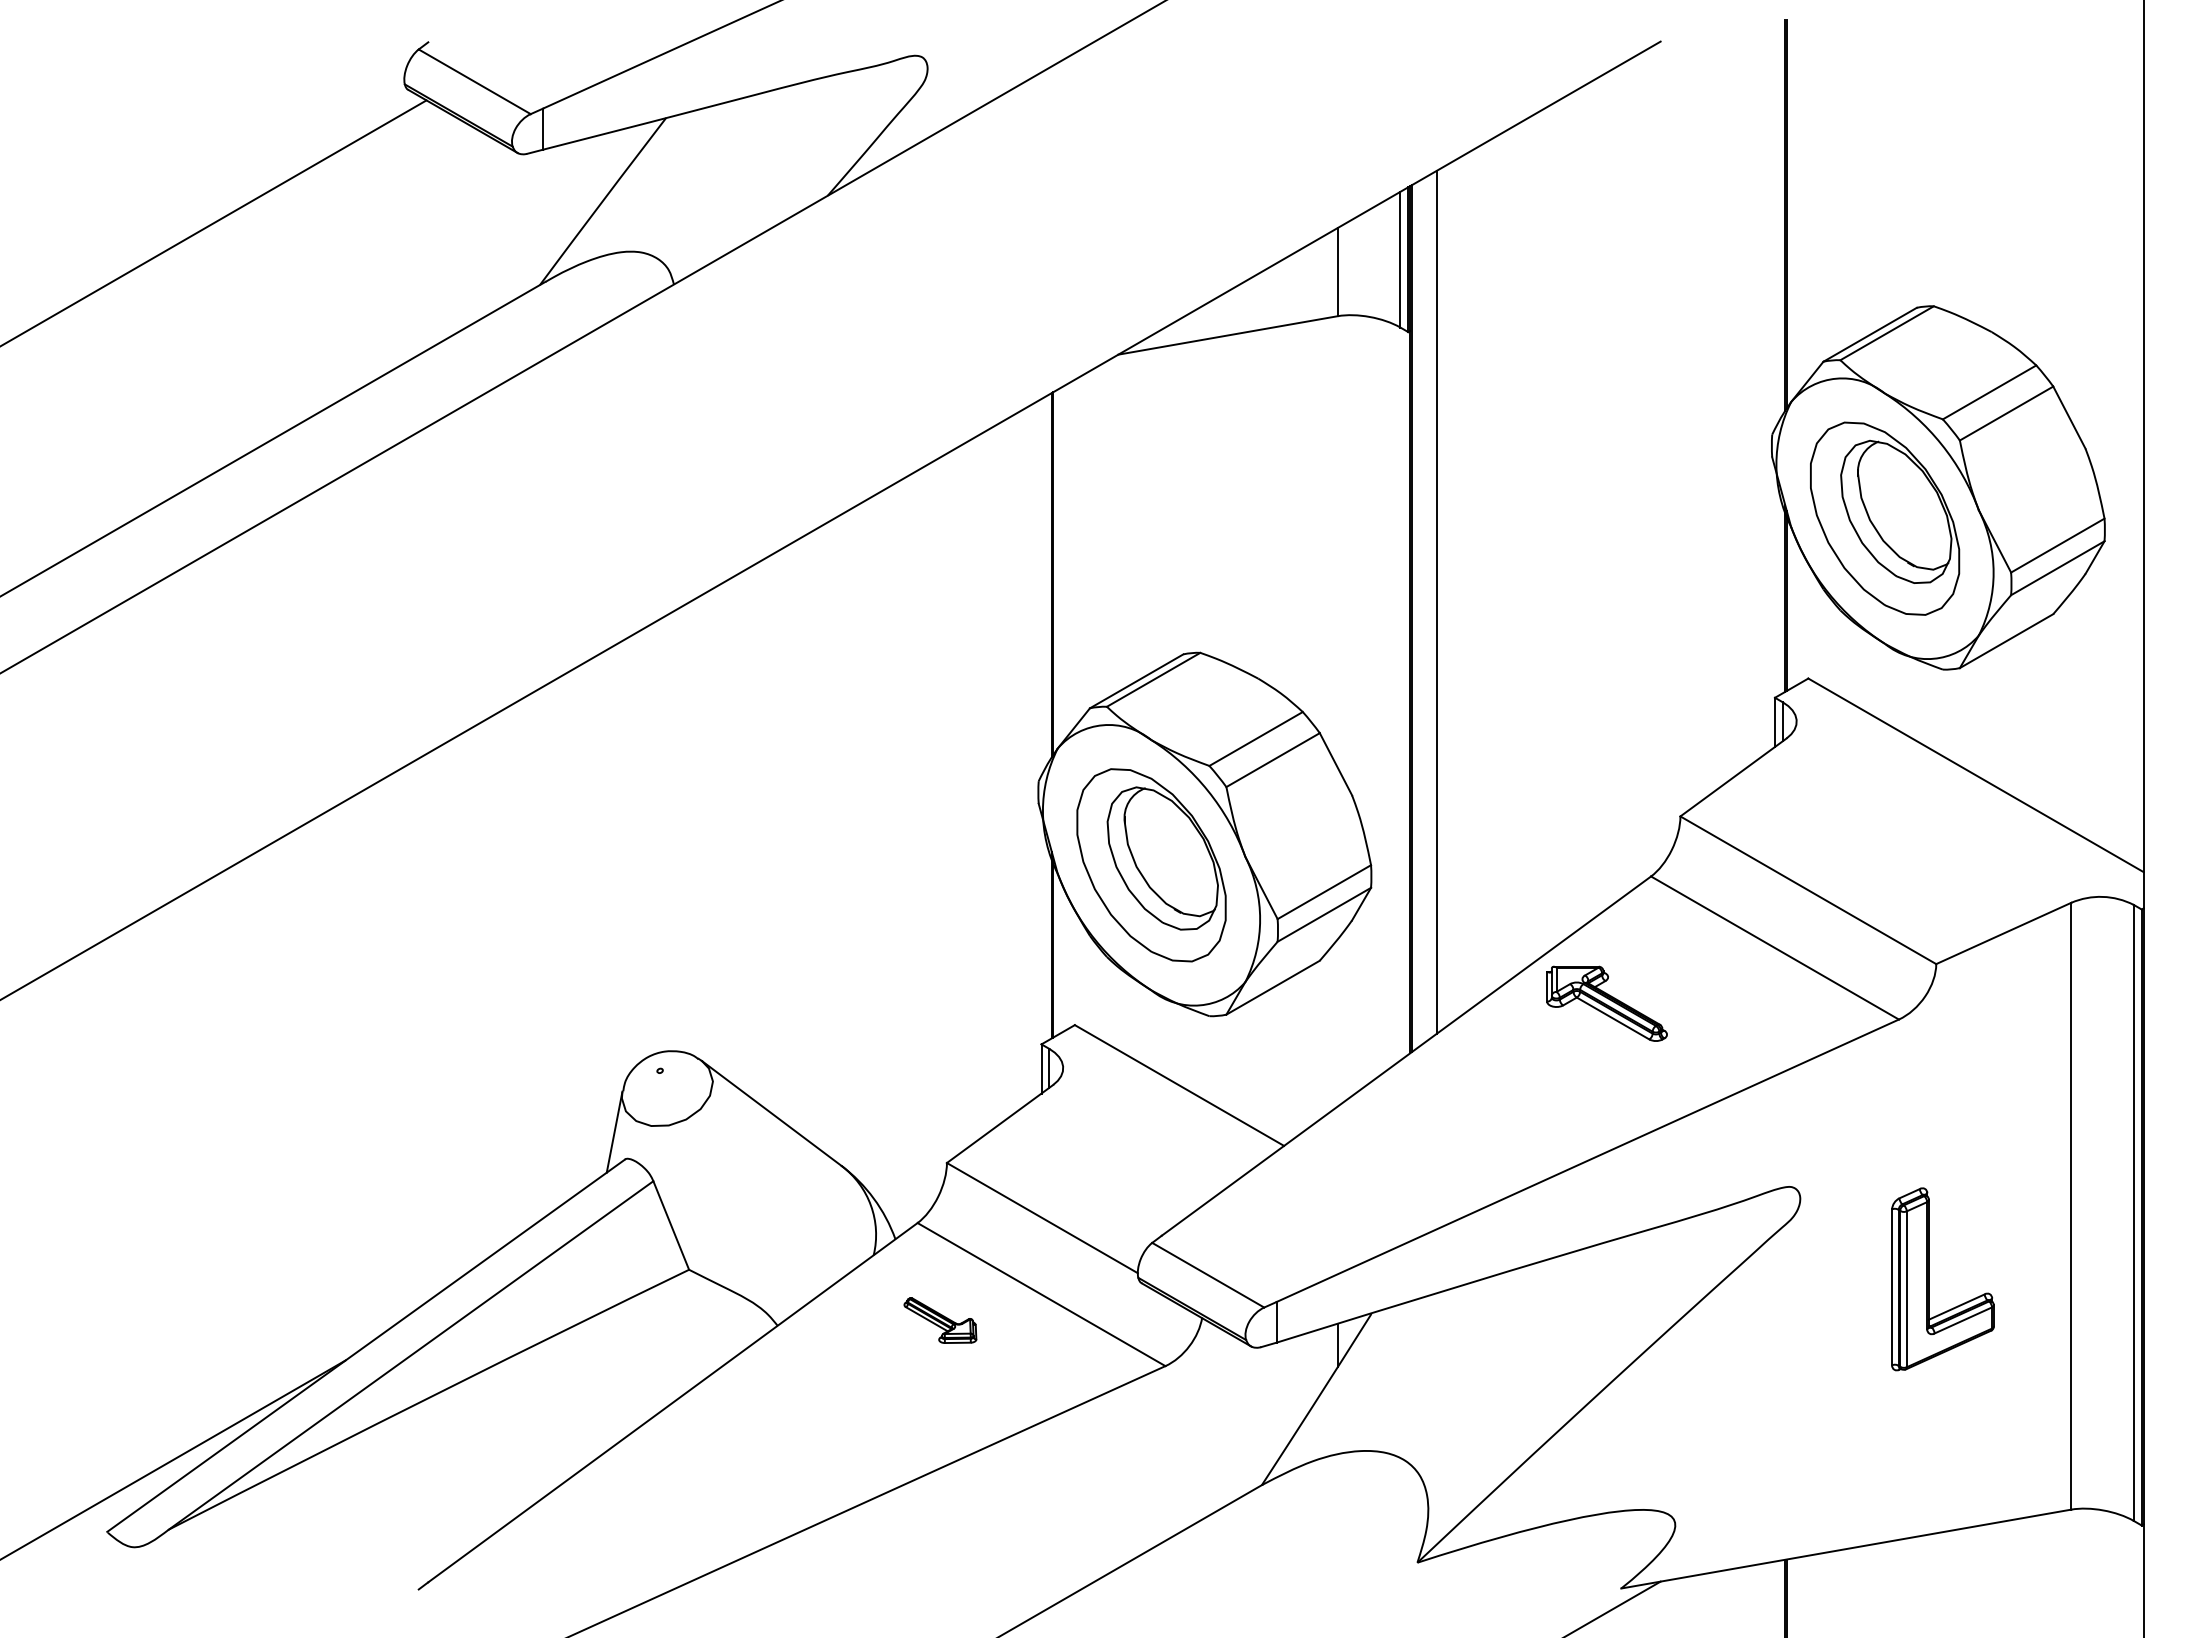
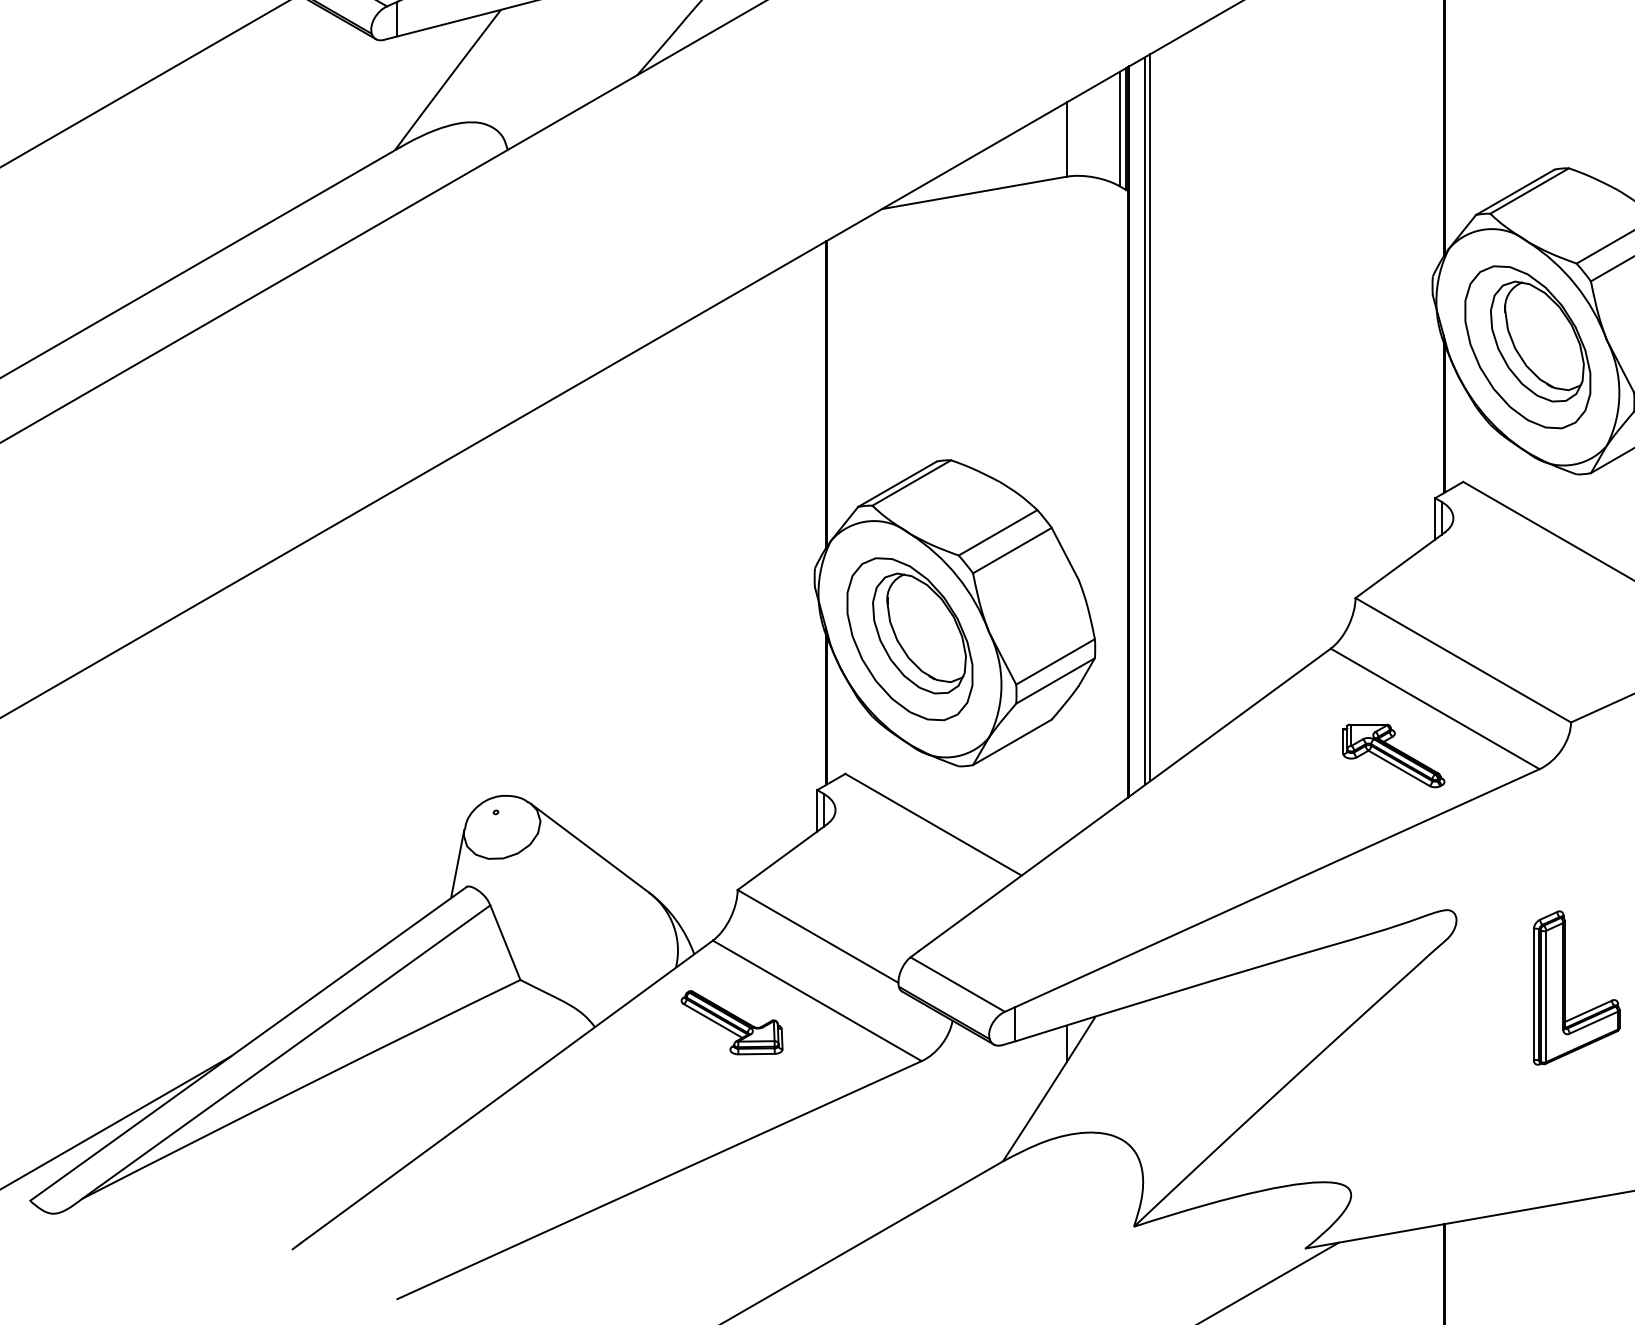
line: (1429, 606) -> (1144, 421), added
part: (1606, 1003) -> (1393, 755), moved
part: (940, 1320) -> (732, 1022), size x1.67

